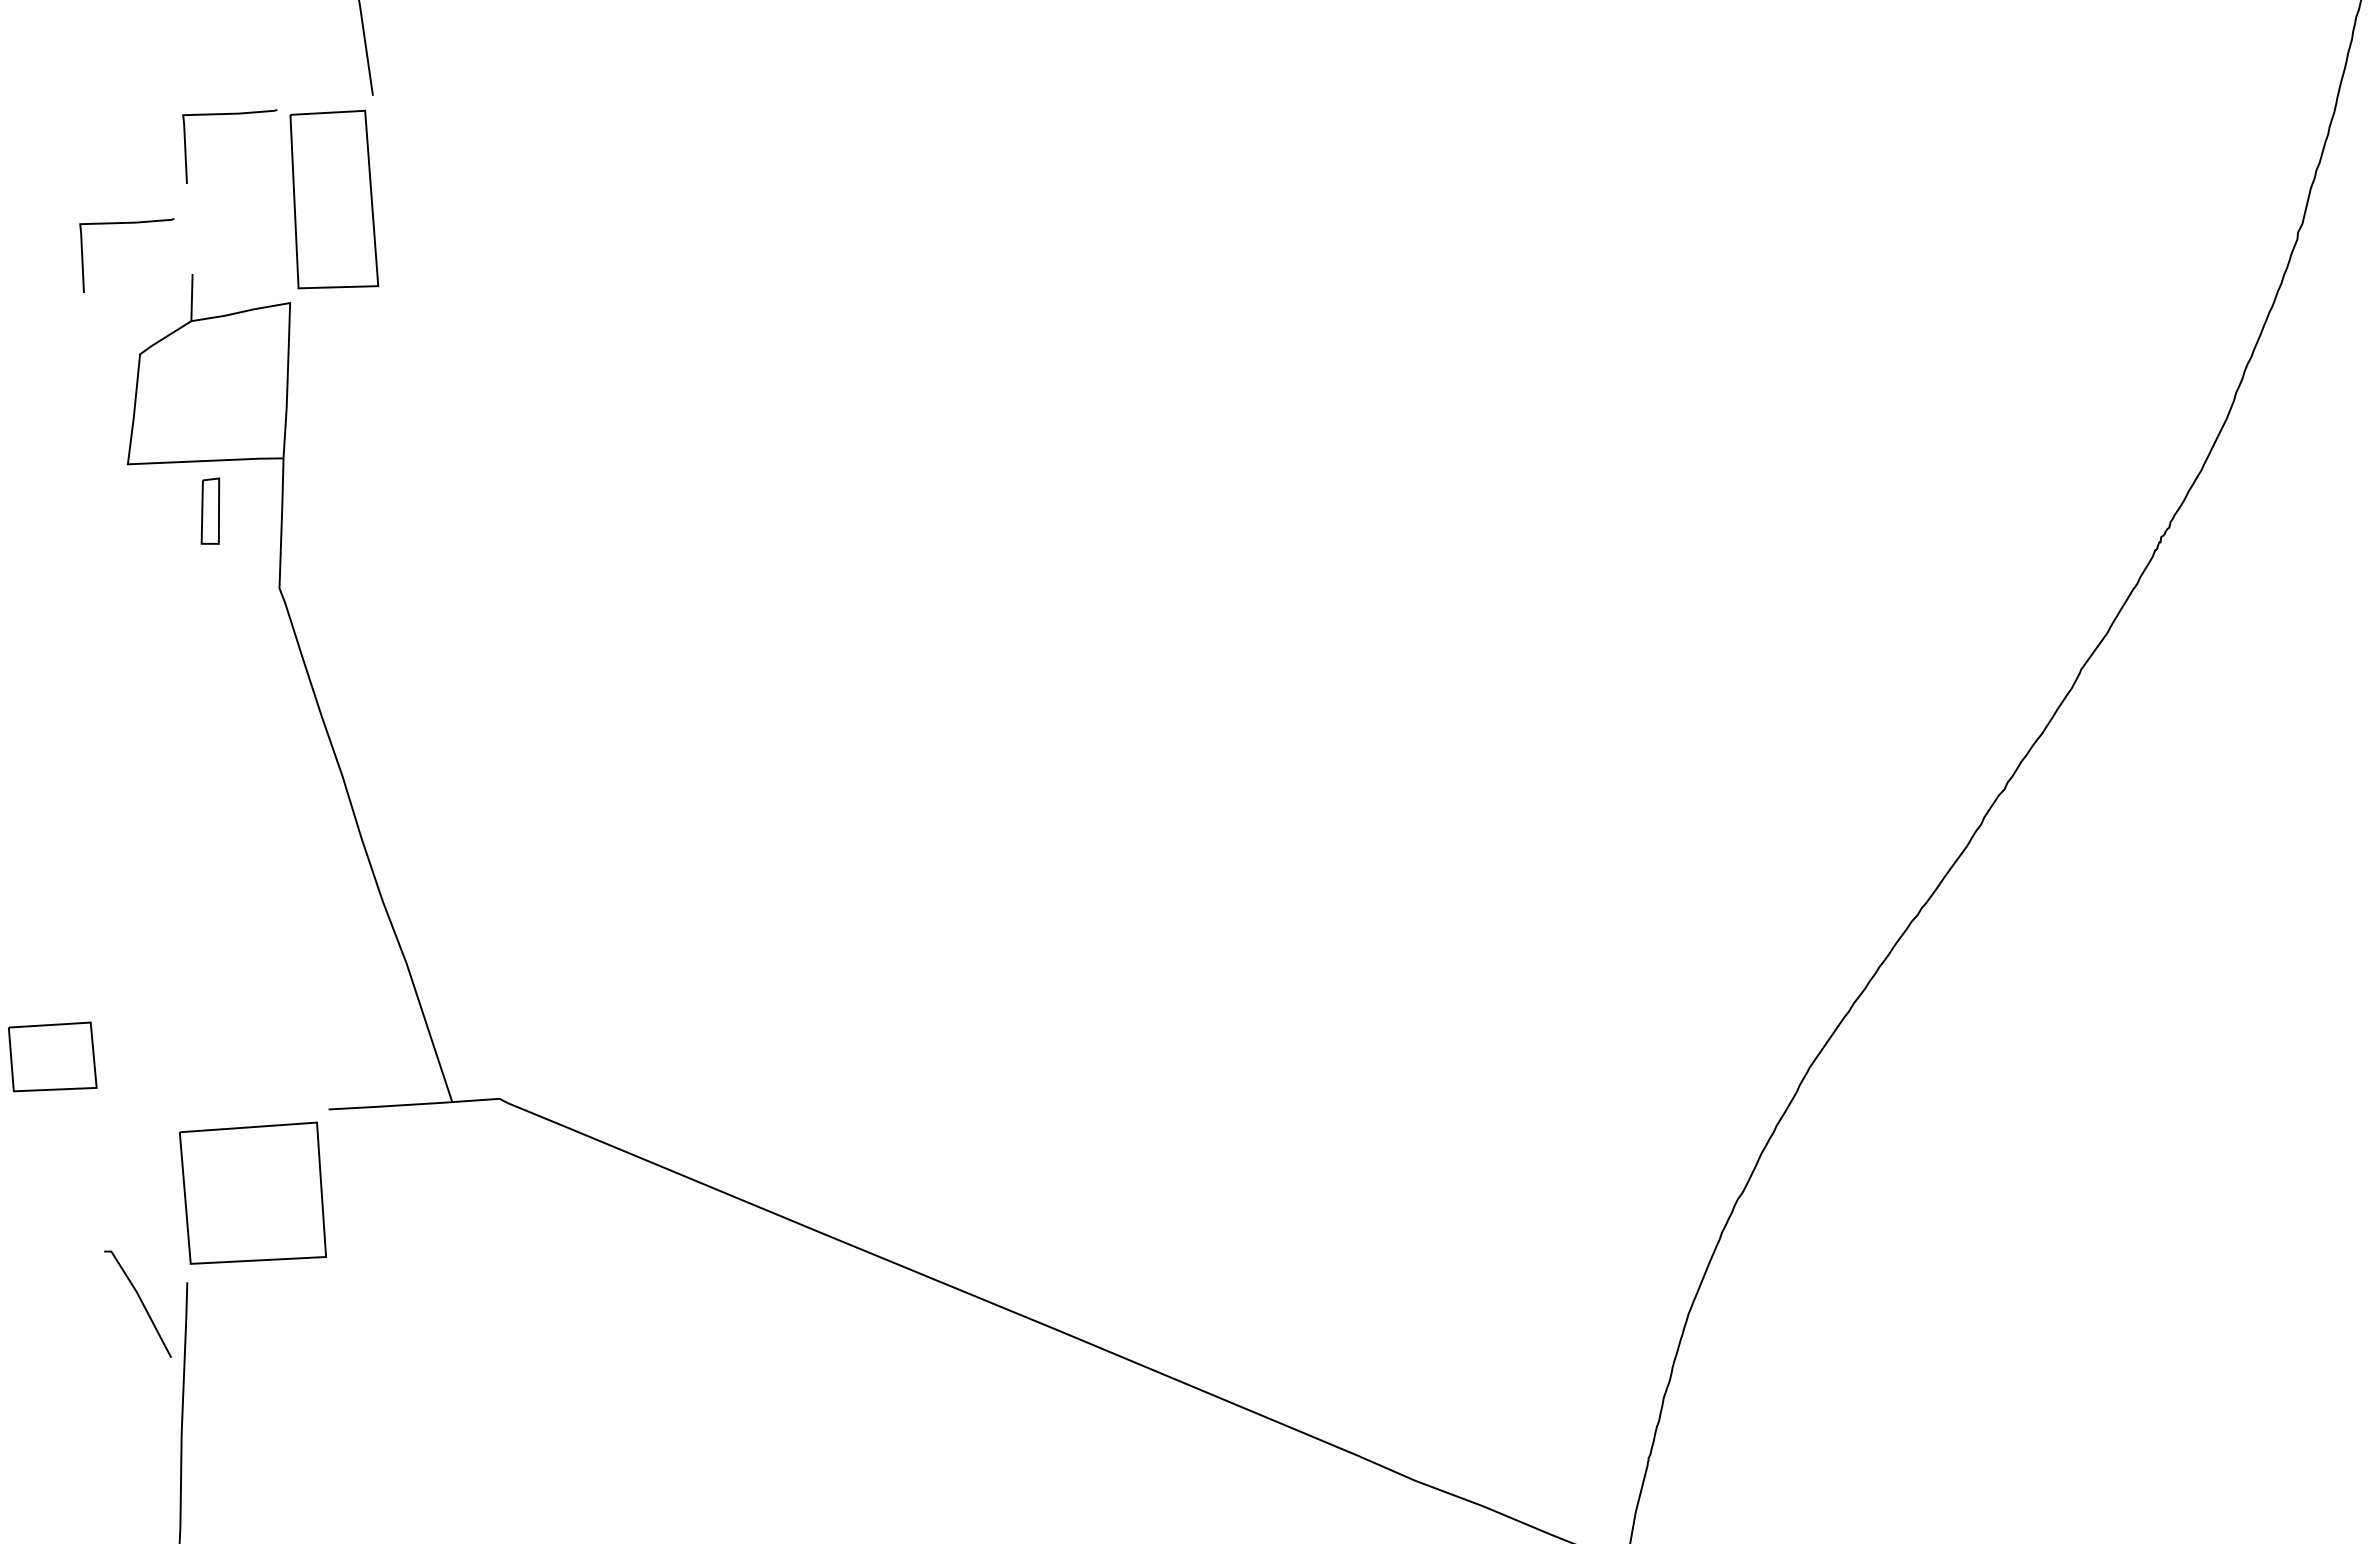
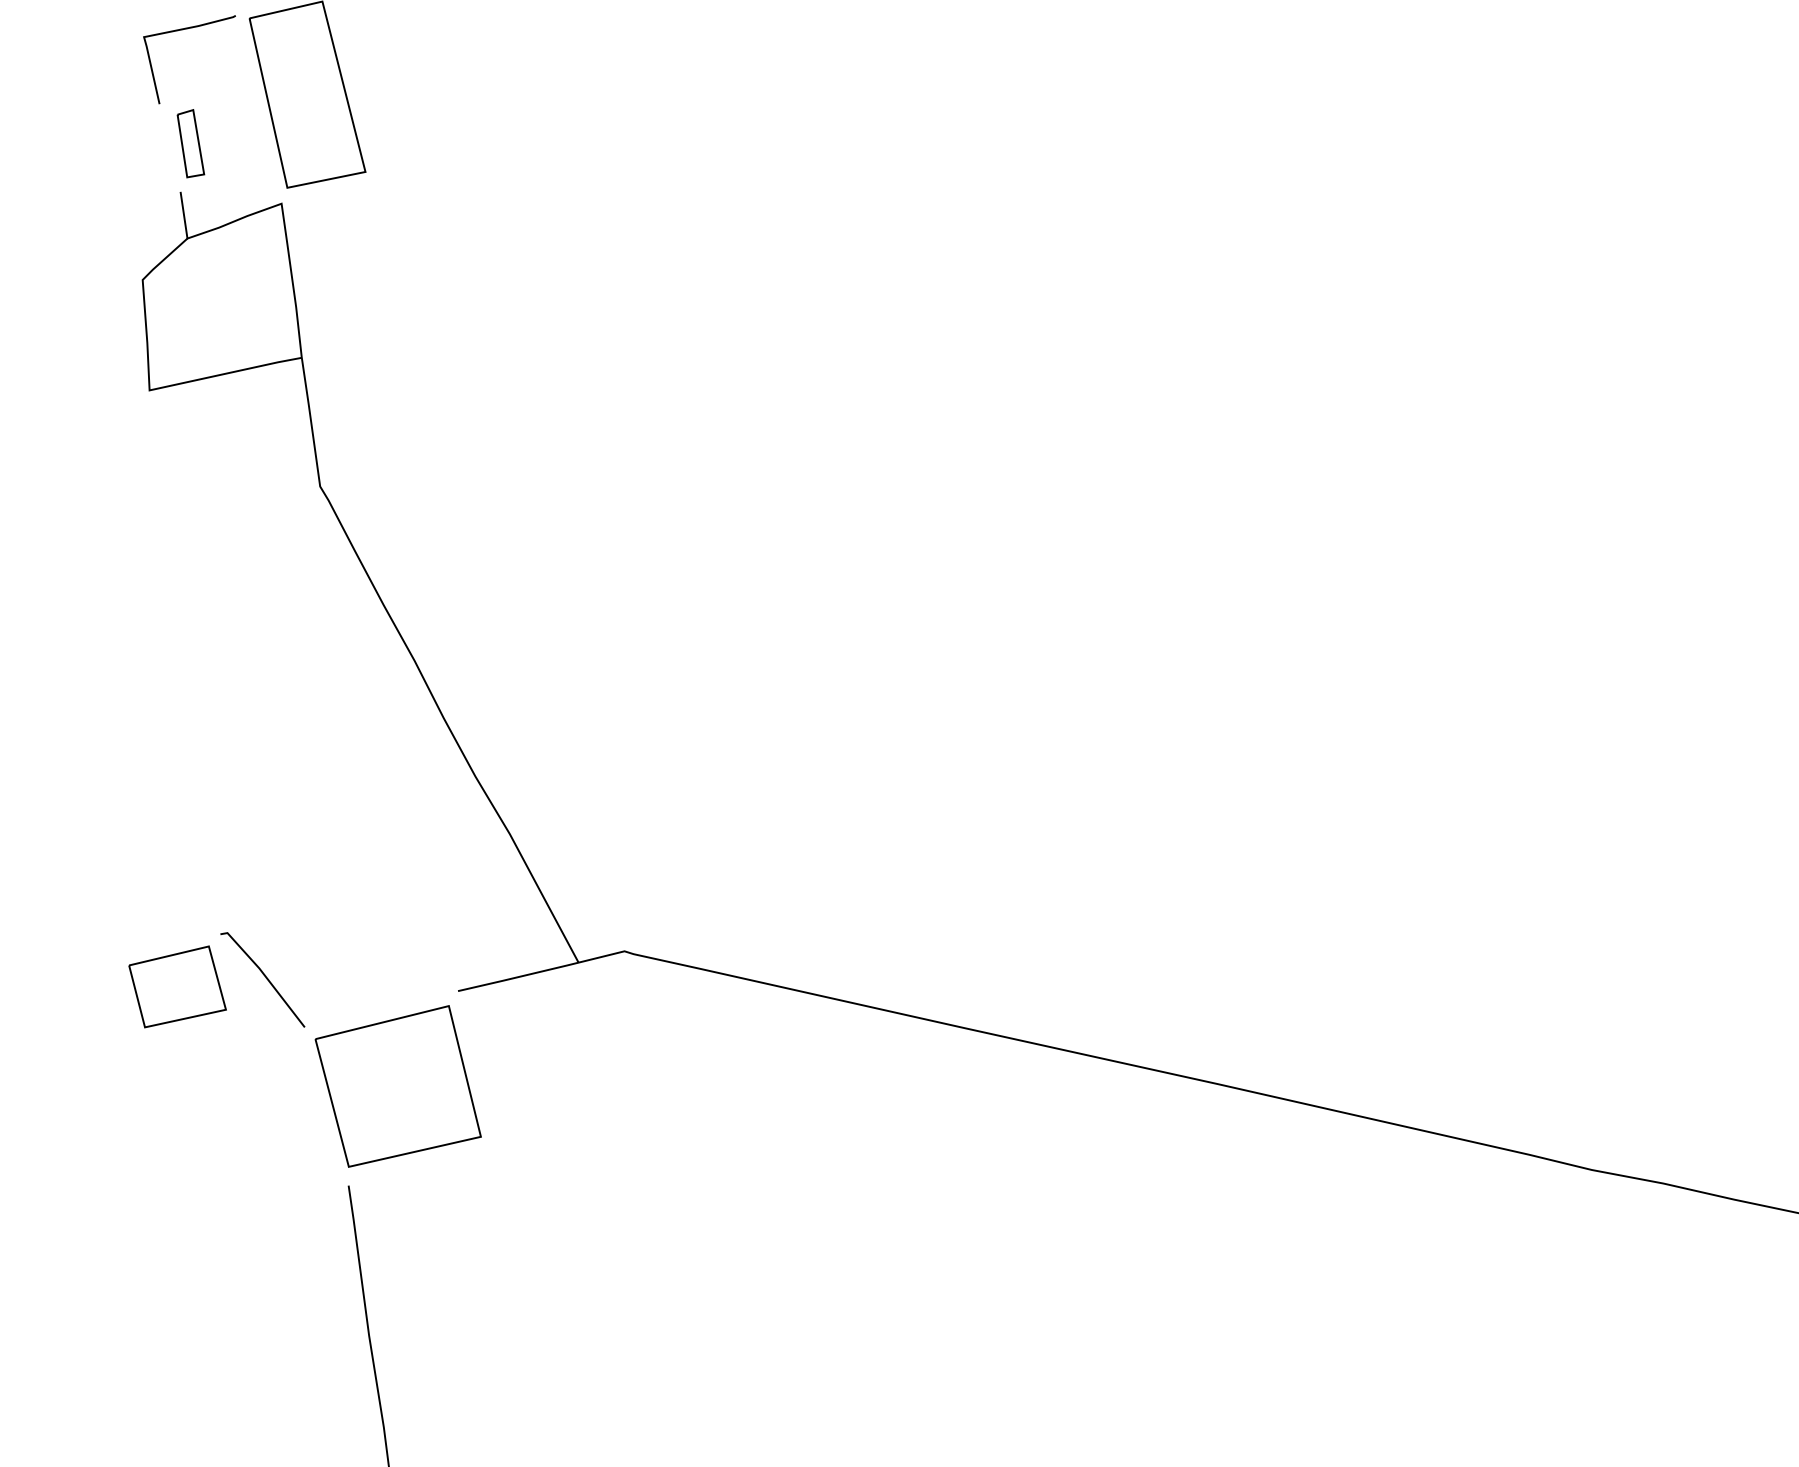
curve: (126, 223) -> (106, 153), removed
part: (210, 510) -> (190, 143), moved
line: (140, 1301) -> (264, 977), moved

